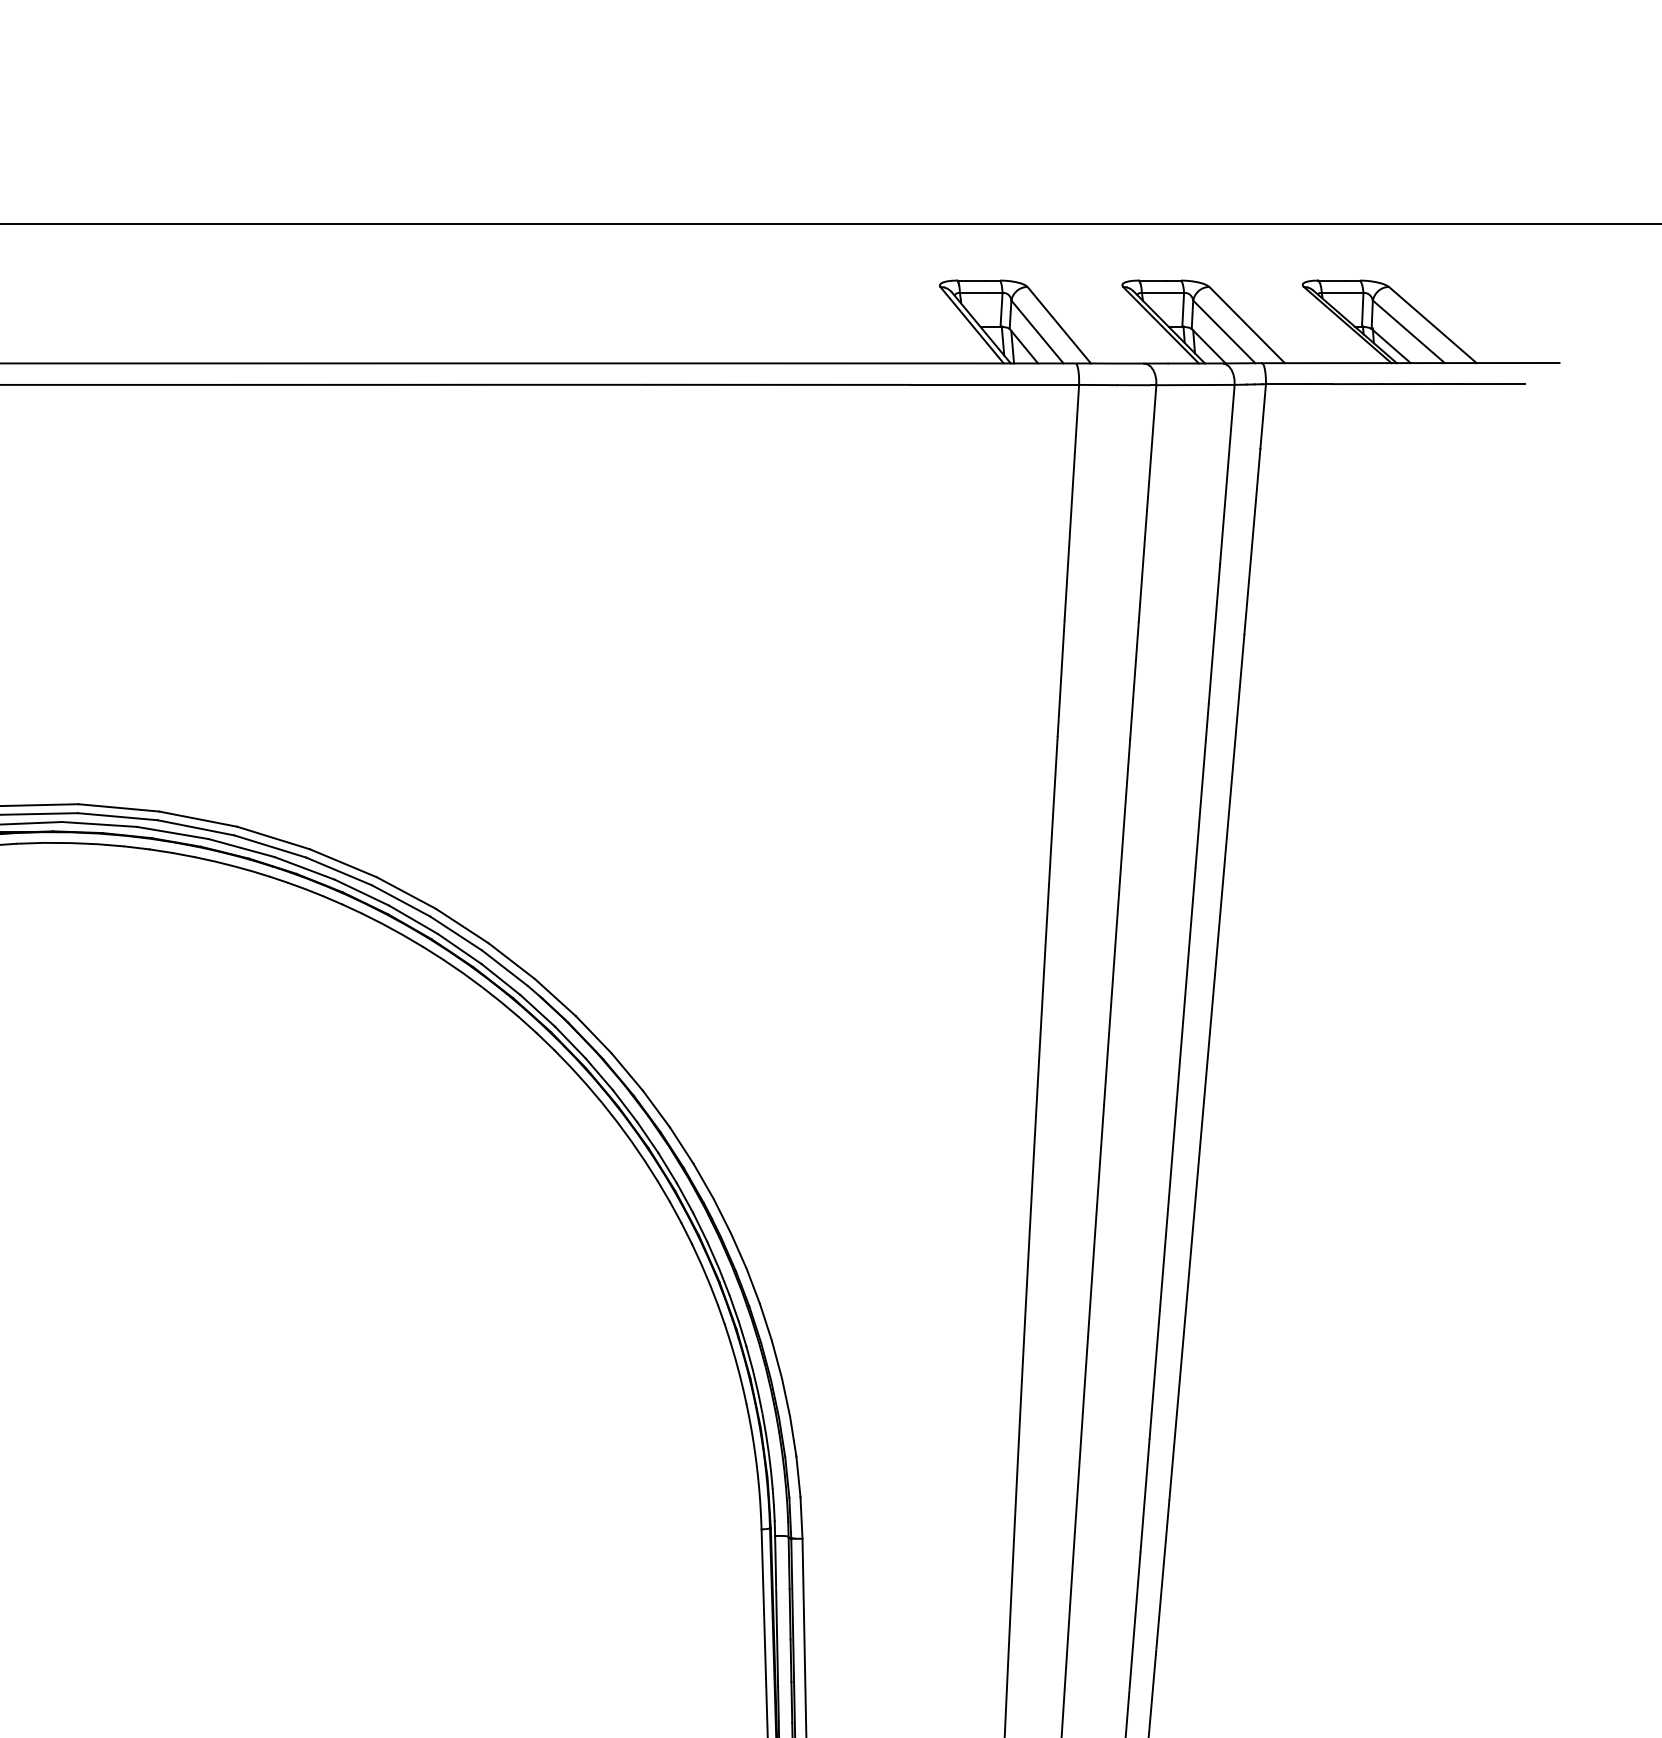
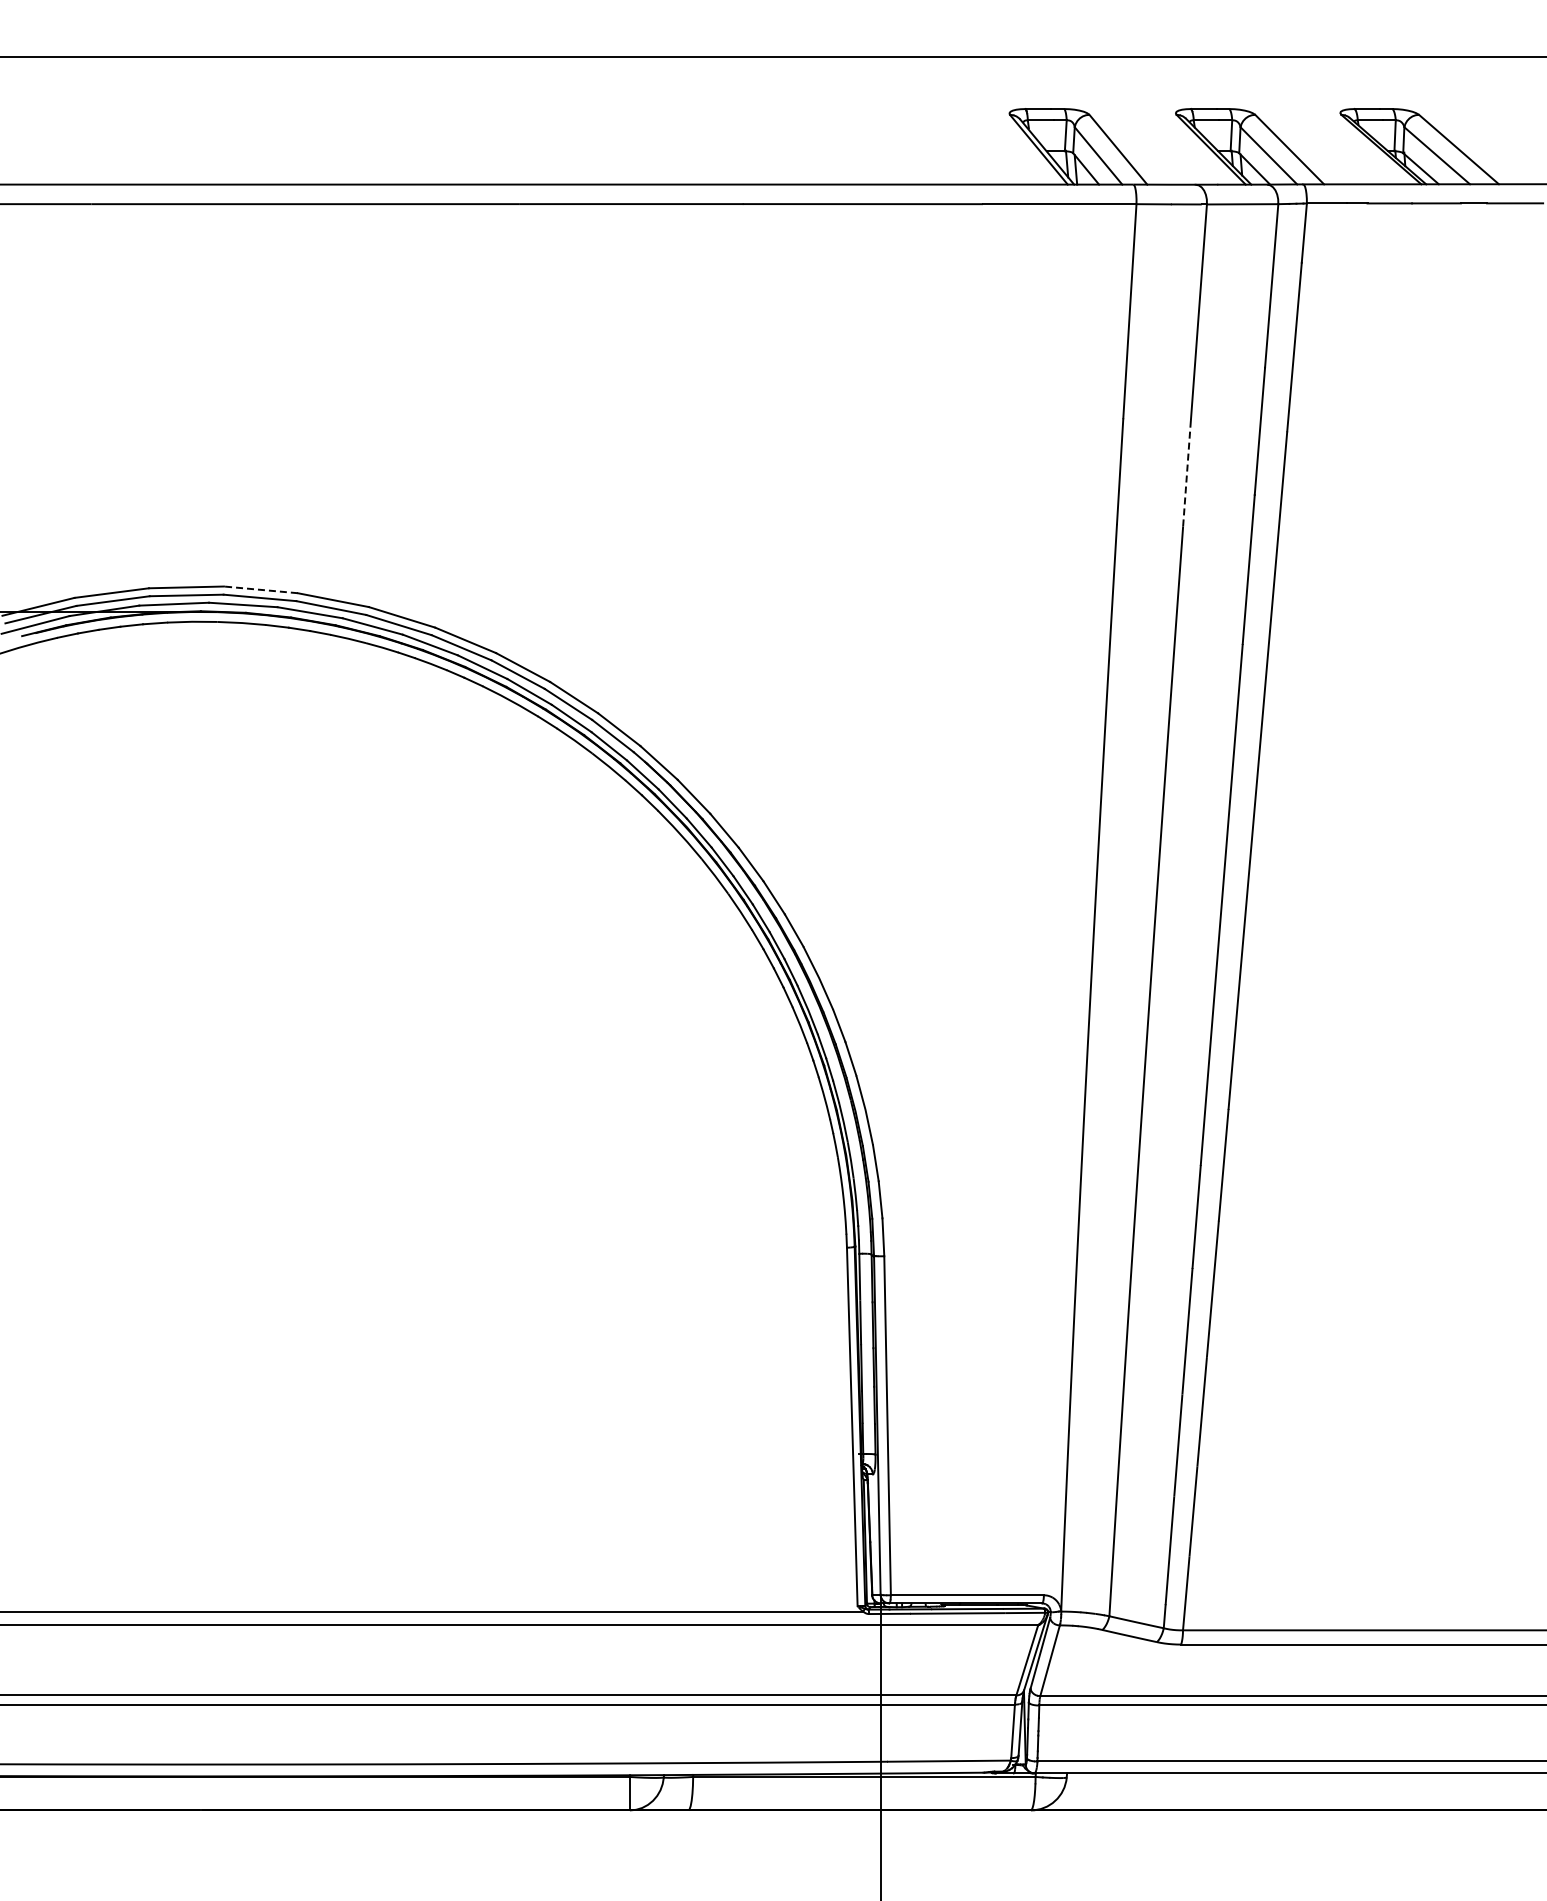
line: (1135, 680) -> (1187, 473), solid -> dashed
line: (118, 807) -> (260, 589), solid -> dashed

